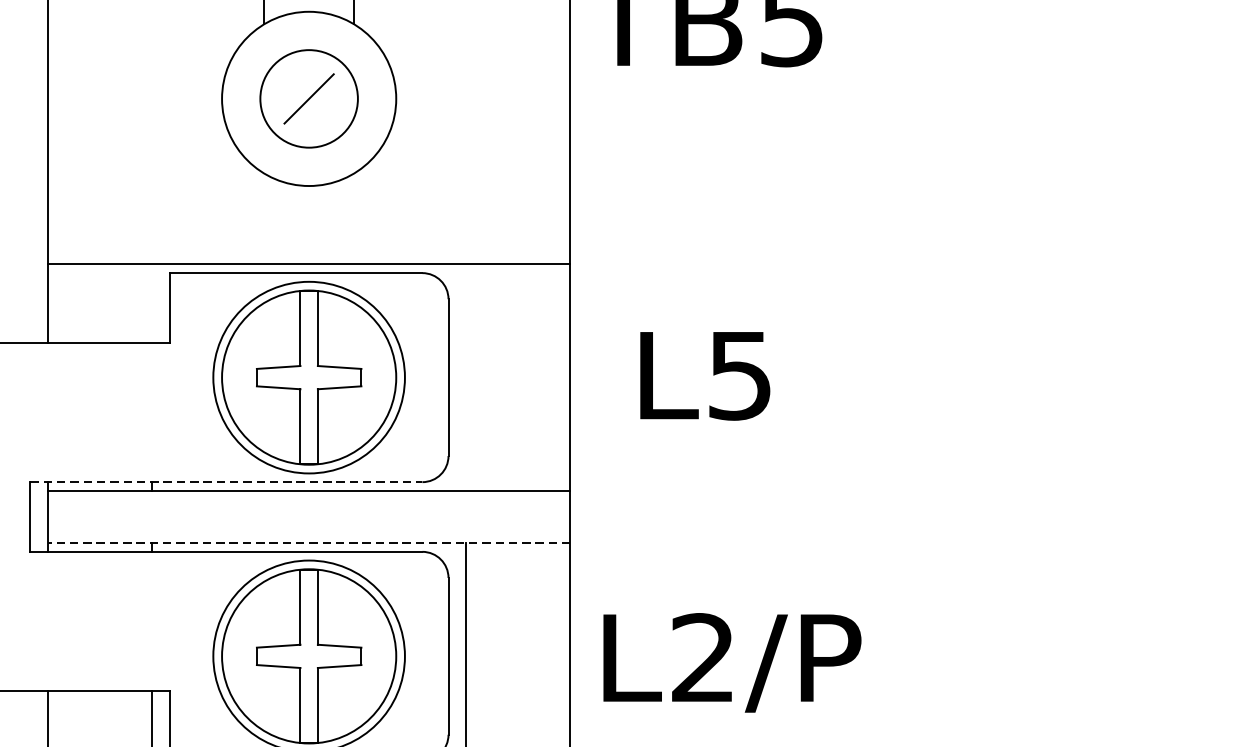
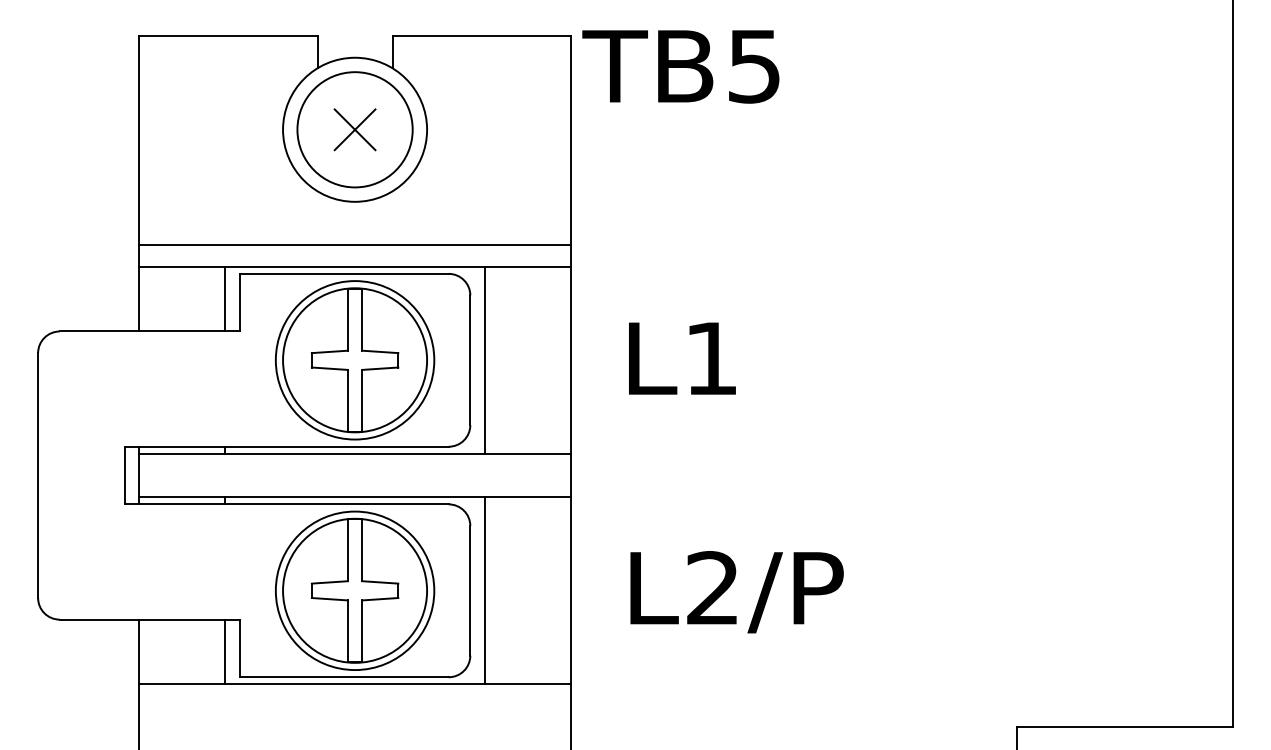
circle: (308, 98) -> (354, 129), size x1.43
line: (308, 98) -> (354, 129), added
line: (308, 238) -> (354, 245), added
line: (152, 302) -> (225, 298), added
text: (740, 375) -> (711, 358), L5 -> L1
line: (465, 376) -> (484, 359), added
line: (227, 481) -> (287, 446), dashed -> solid
line: (308, 543) -> (354, 497), dashed -> solid
text: (731, 663) -> (736, 592), moved

